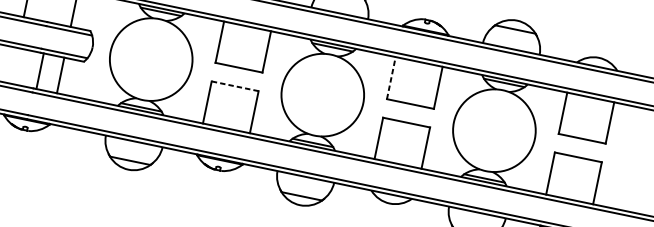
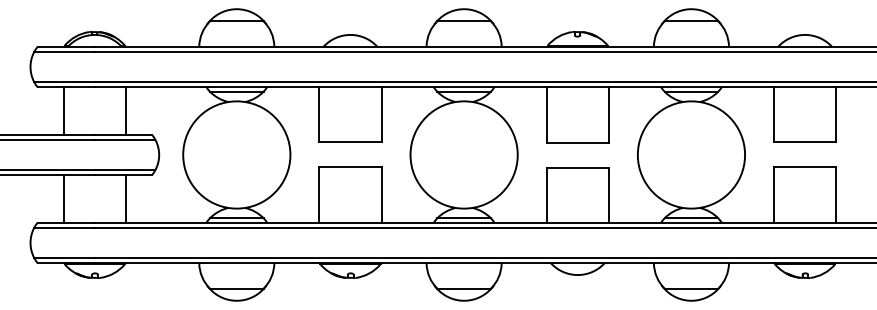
line: (39, 70) -> (63, 198), moved
line: (391, 78) -> (546, 115), dashed -> solid
line: (234, 85) -> (349, 166), dashed -> solid

